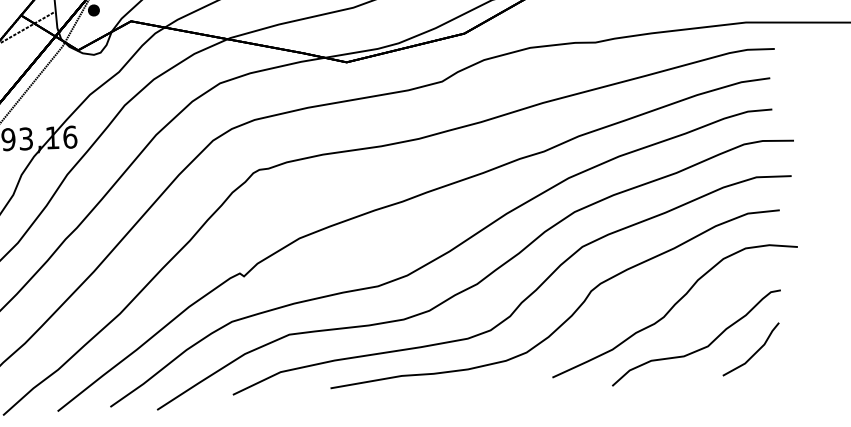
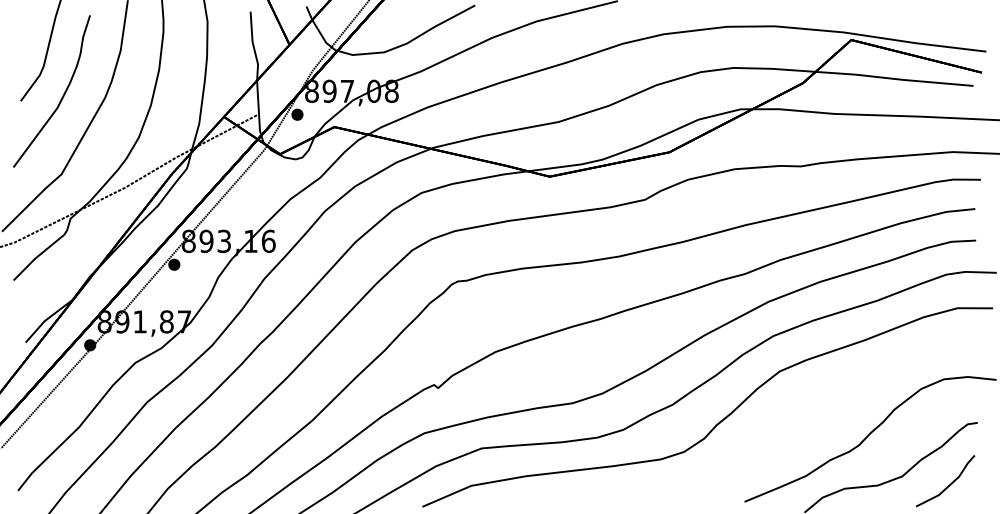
part: (571, 313) -> (766, 438), removed

